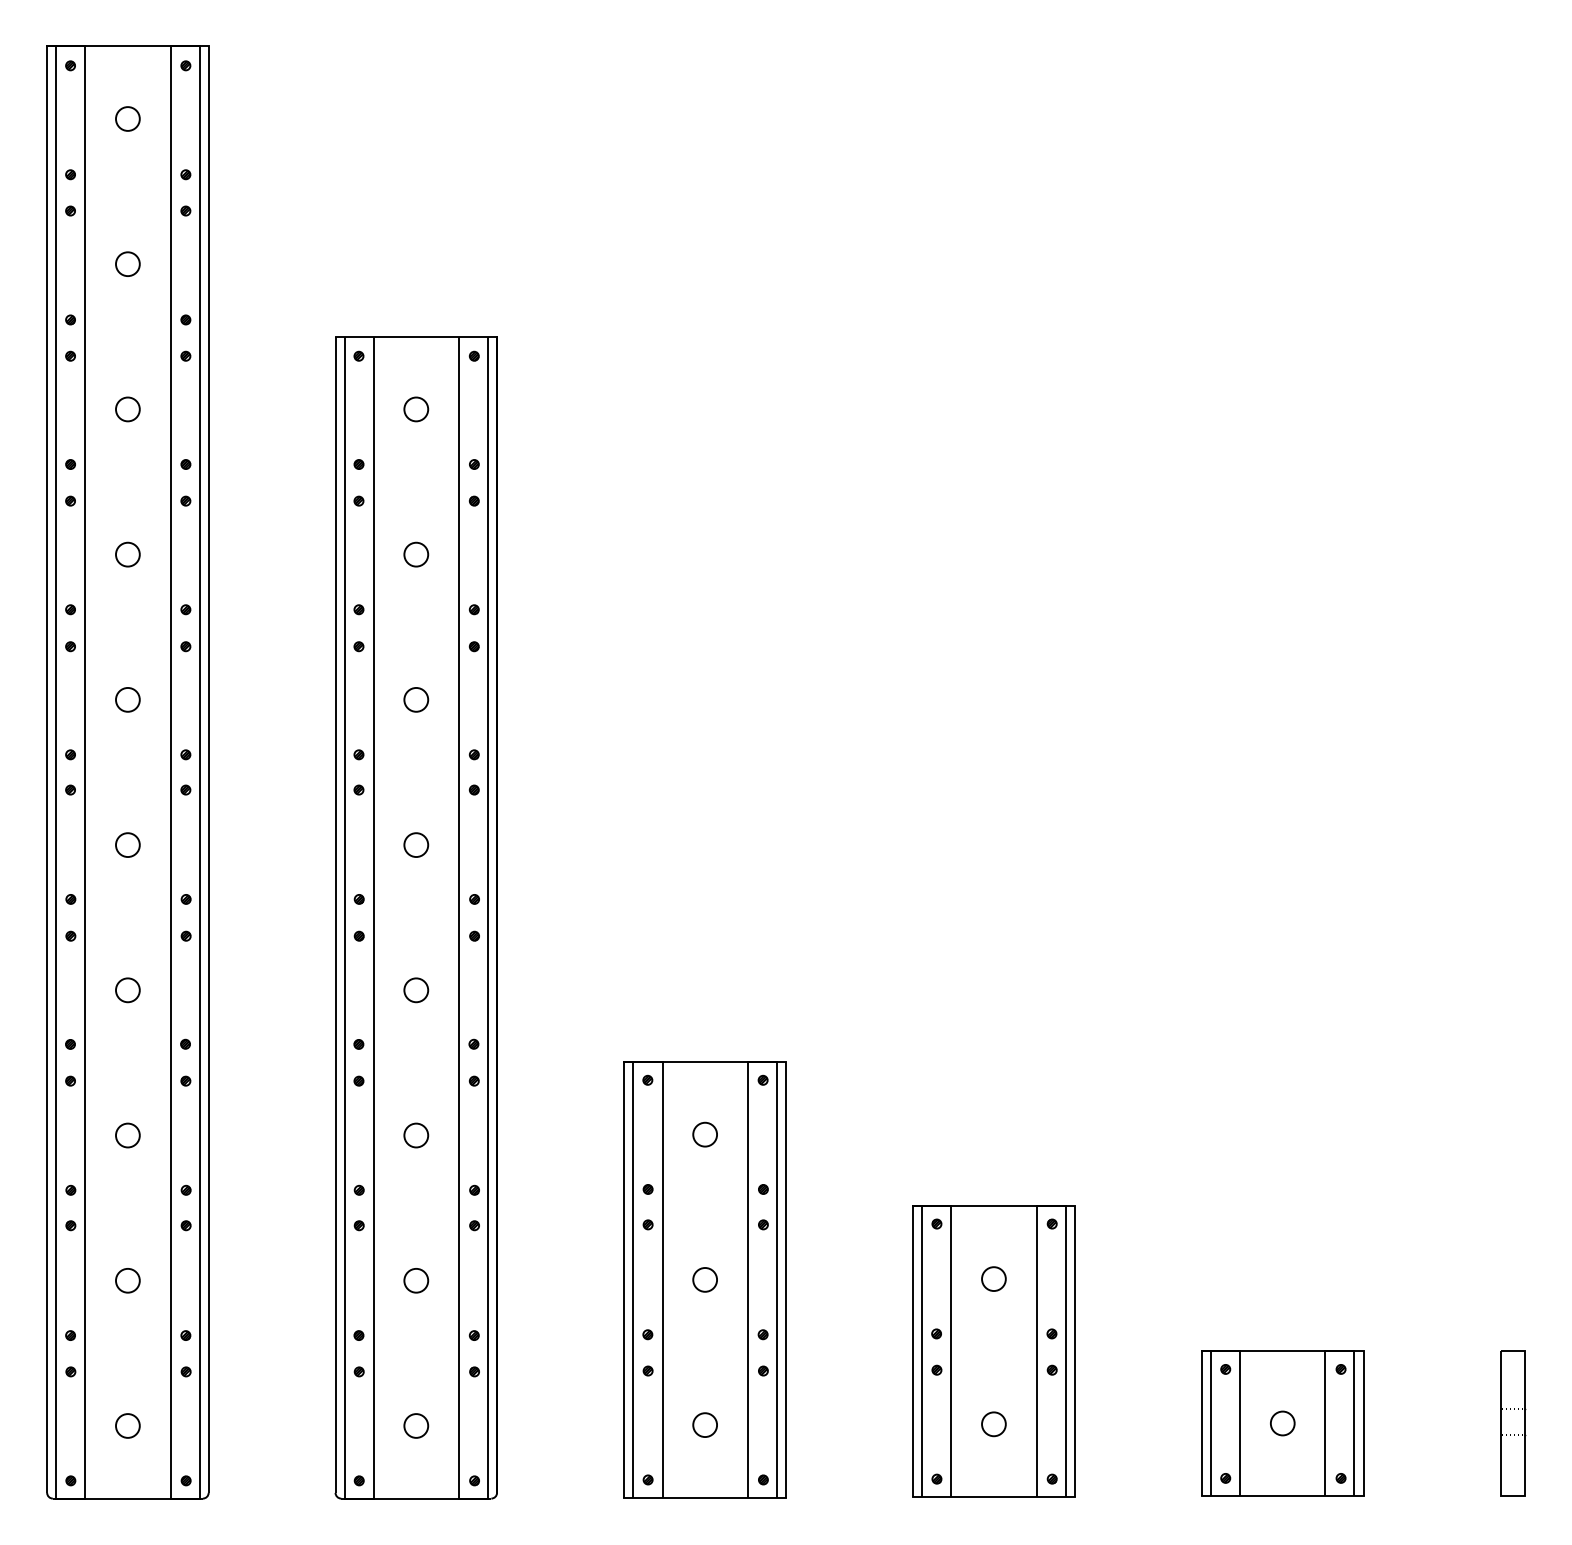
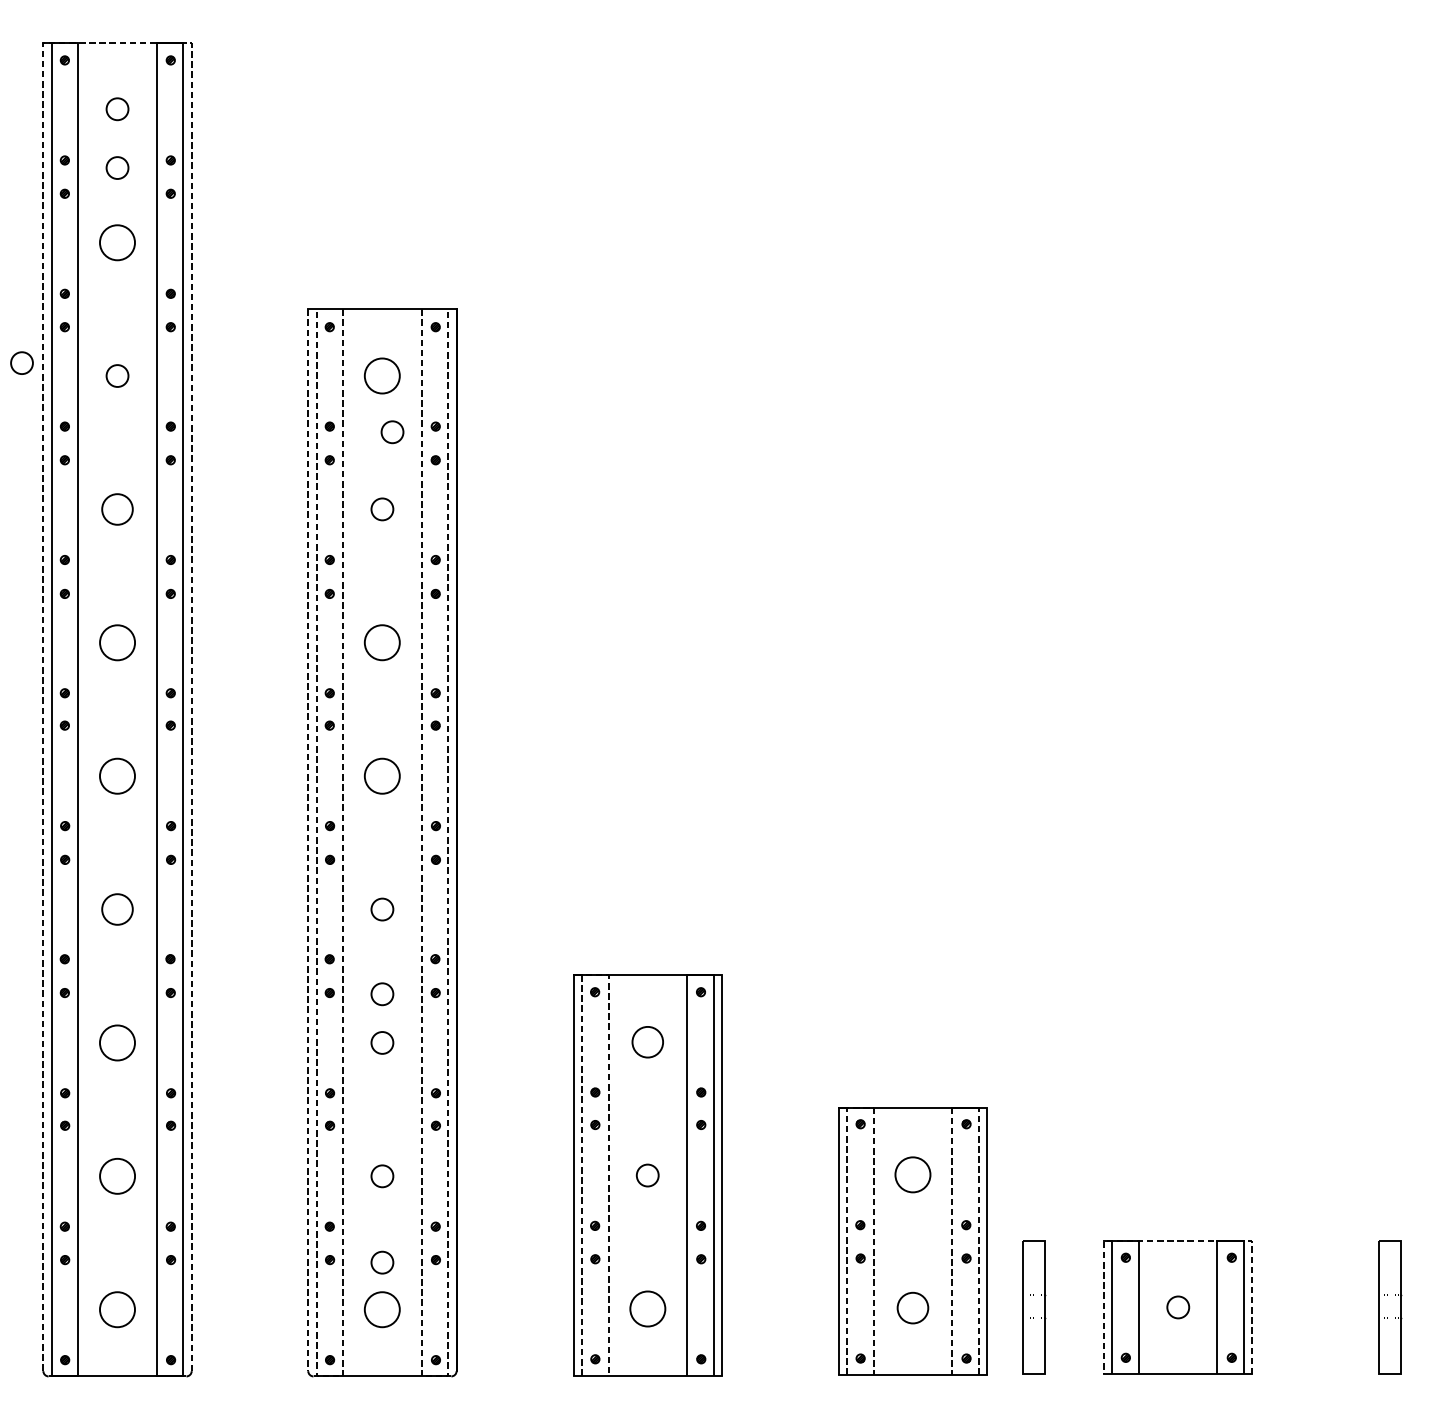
line: (127, 46) -> (117, 42), solid -> dashed
circle: (127, 182) -> (117, 167), added
circle: (127, 263) -> (117, 241), size x1.6
circle: (23, 395) -> (21, 363), added
circle: (416, 409) -> (382, 376), size x1.6
circle: (427, 470) -> (392, 432), added
circle: (127, 554) -> (117, 509), size x1.4
circle: (127, 699) -> (117, 642), size x1.6
circle: (416, 699) -> (382, 642), size x1.6
circle: (127, 844) -> (117, 775), size x1.6
circle: (416, 844) -> (382, 775), size x1.6
line: (335, 915) -> (308, 840), solid -> dashed
circle: (127, 990) -> (117, 909), size x1.4
line: (647, 1062) -> (594, 975), solid -> dashed
circle: (416, 1082) -> (382, 994), added
circle: (704, 1134) -> (647, 1041), size x1.4
circle: (127, 1135) -> (117, 1042), size x1.6
line: (936, 1206) -> (860, 1108), solid -> dashed
line: (1051, 1206) -> (965, 1108), solid -> dashed
circle: (993, 1278) -> (912, 1174), size x1.6
circle: (127, 1280) -> (117, 1176), size x1.6
line: (1282, 1350) -> (1178, 1240), solid -> dashed
circle: (416, 1374) -> (382, 1262), added
part: (1126, 1423) -> (1034, 1307), added
circle: (704, 1424) -> (647, 1308), size x1.6
circle: (993, 1424) -> (912, 1308), size x1.4
circle: (127, 1425) -> (117, 1309), size x1.6
circle: (416, 1425) -> (382, 1309), size x1.6
line: (359, 1498) -> (330, 1376), solid -> dashed
line: (473, 1498) -> (434, 1376), solid -> dashed

